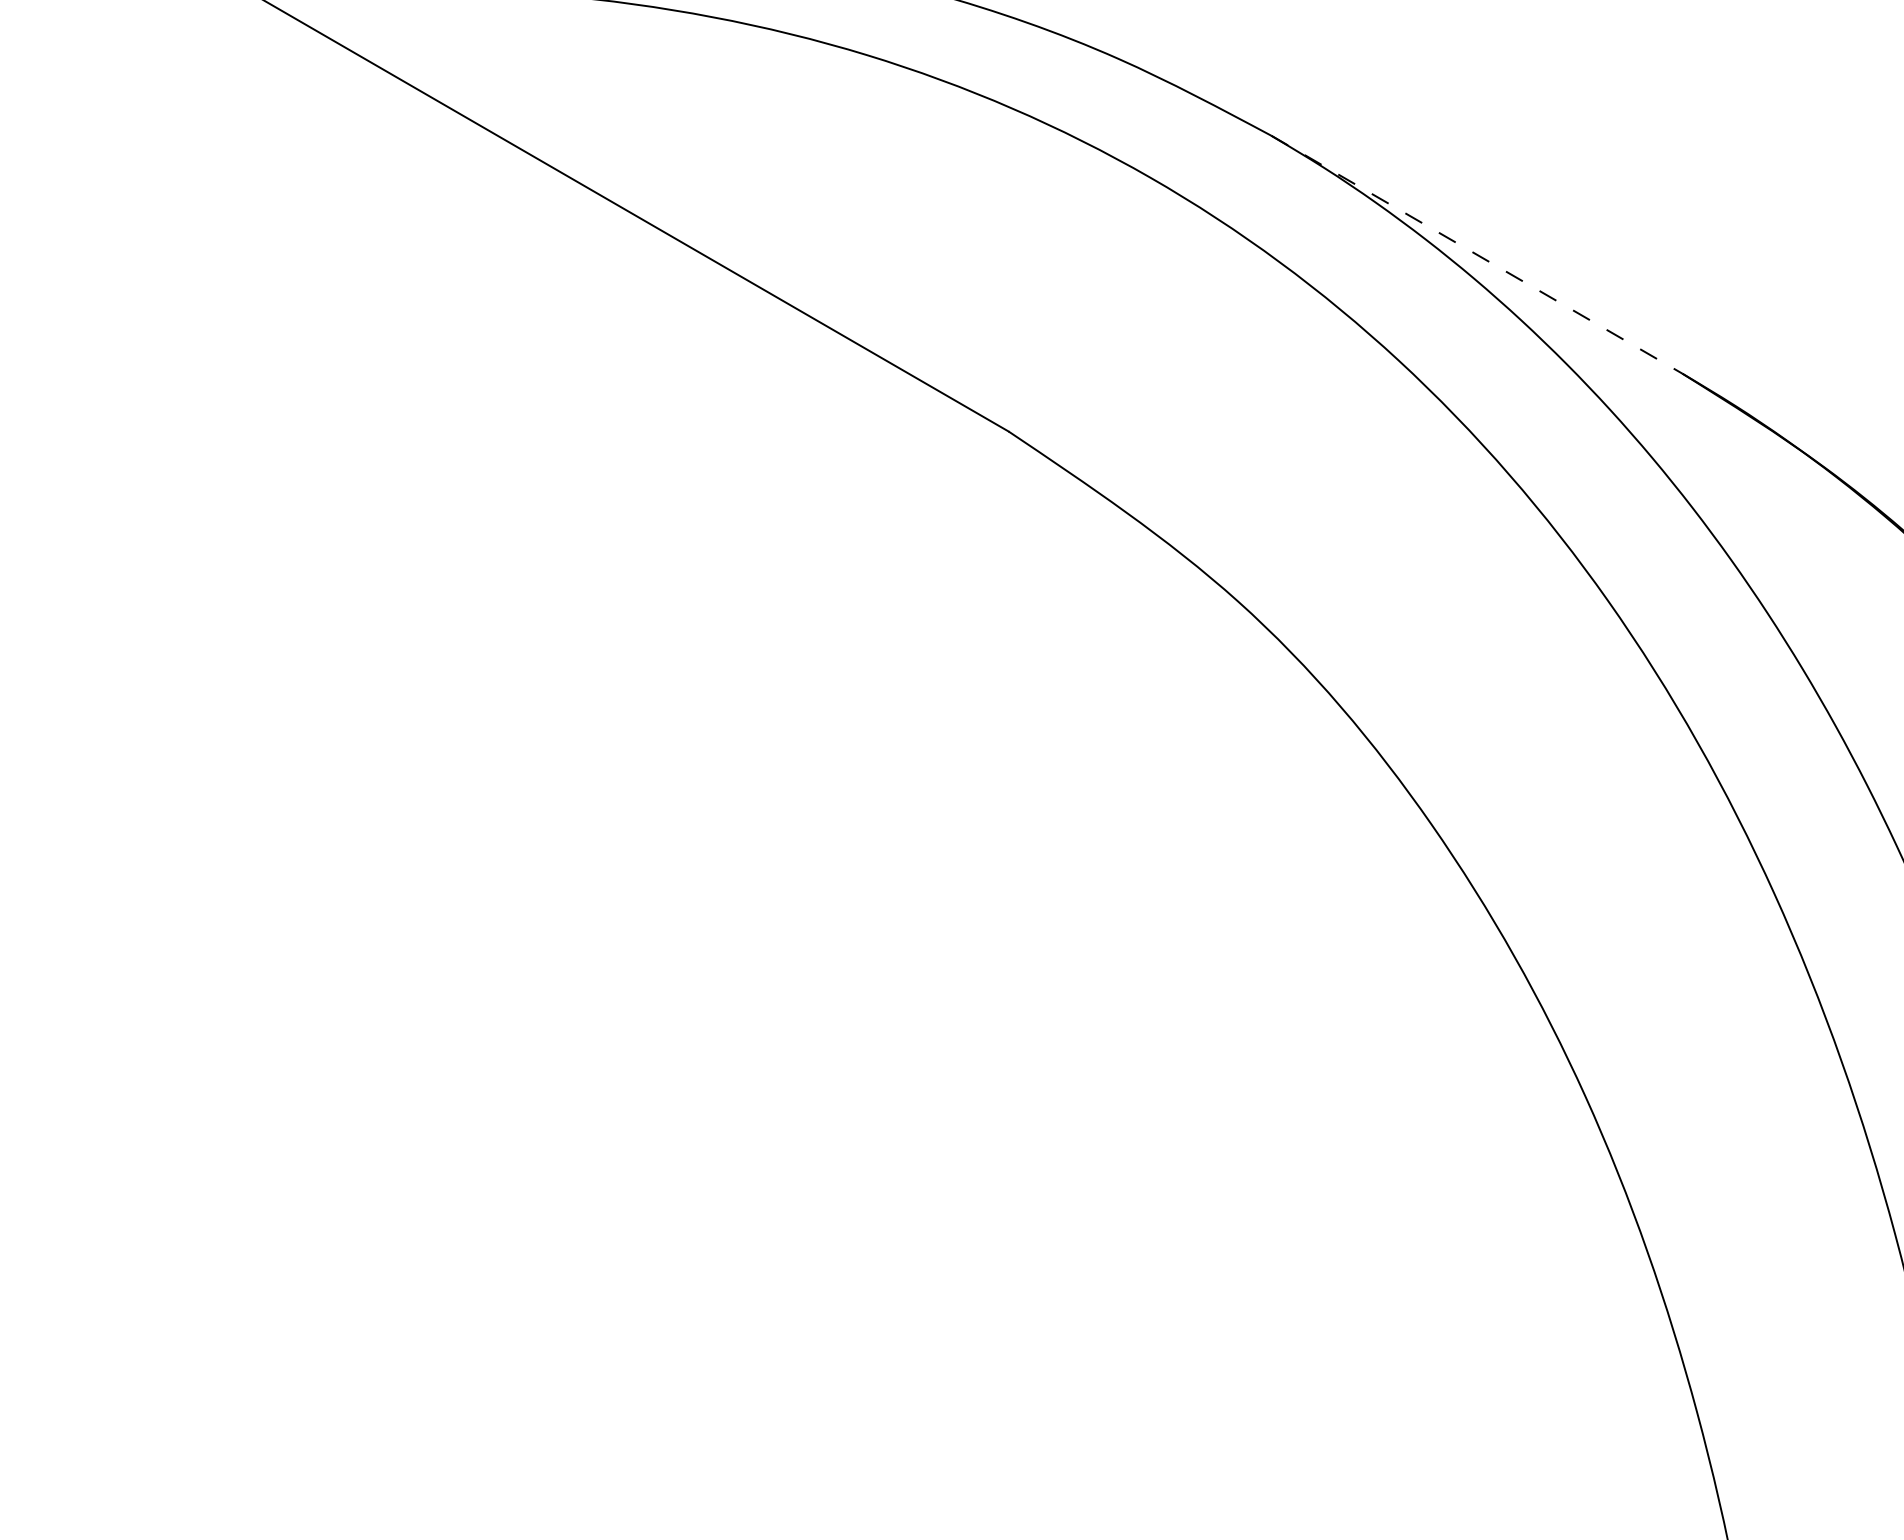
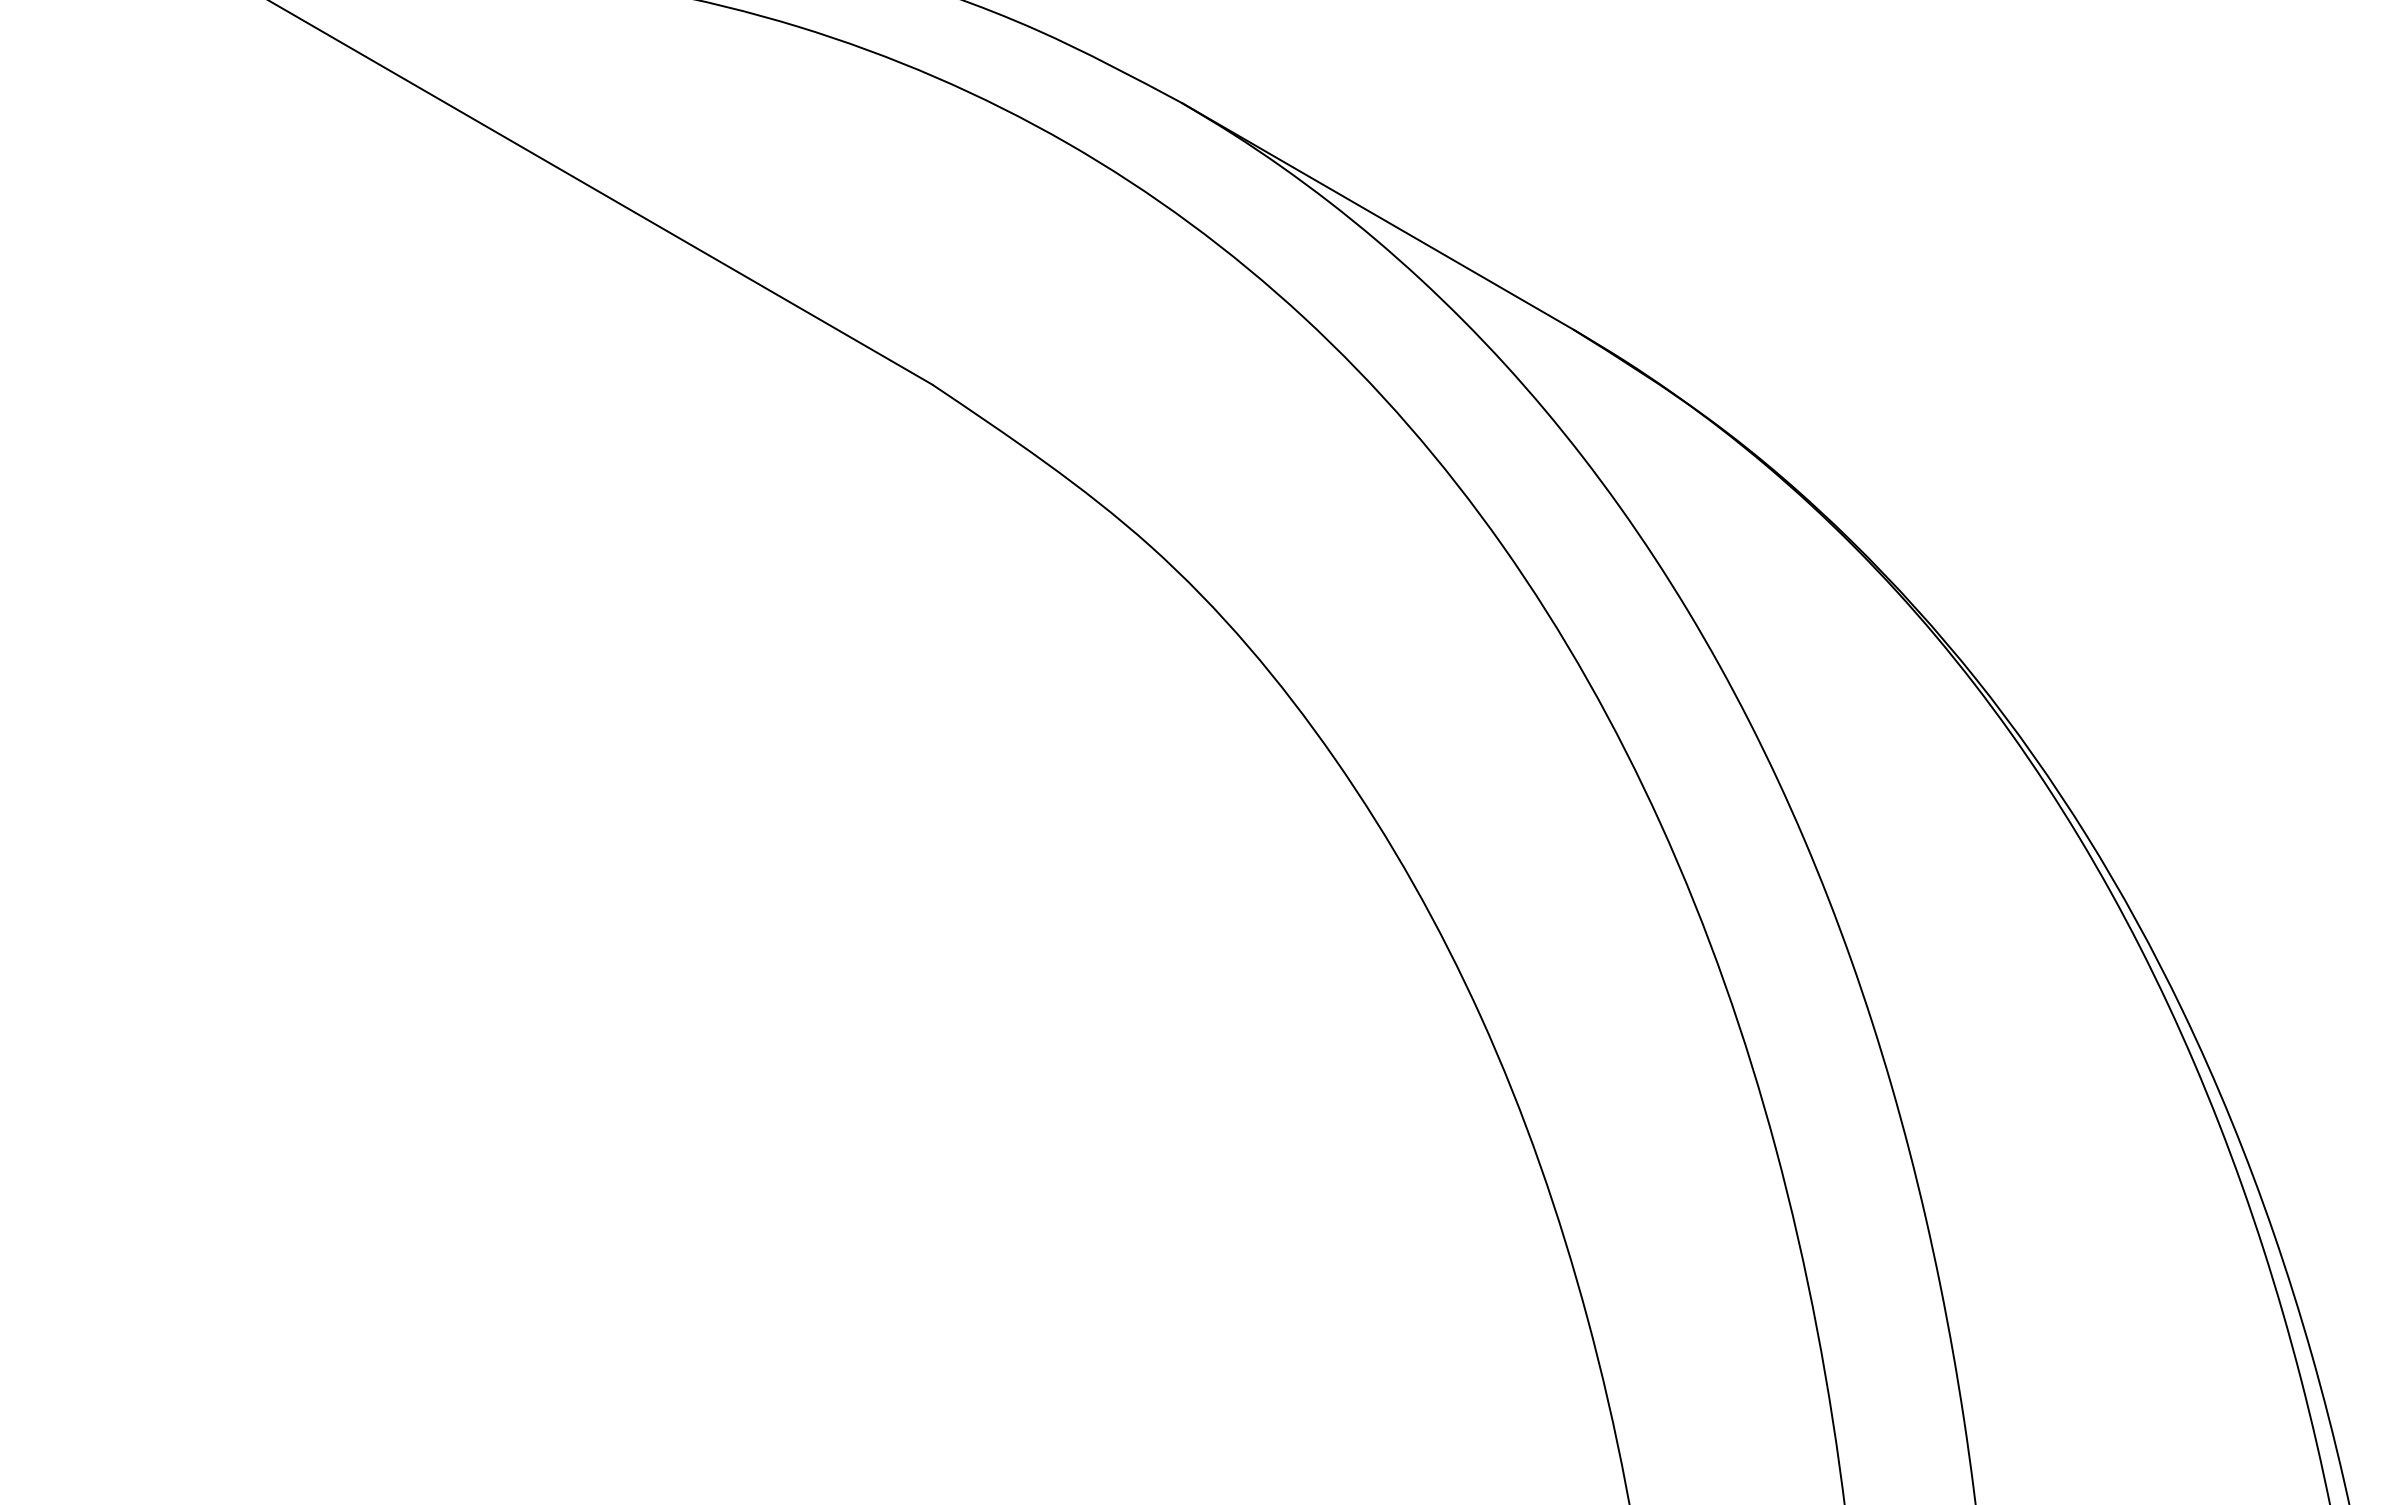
line: (1476, 254) -> (1377, 216), dashed -> solid

